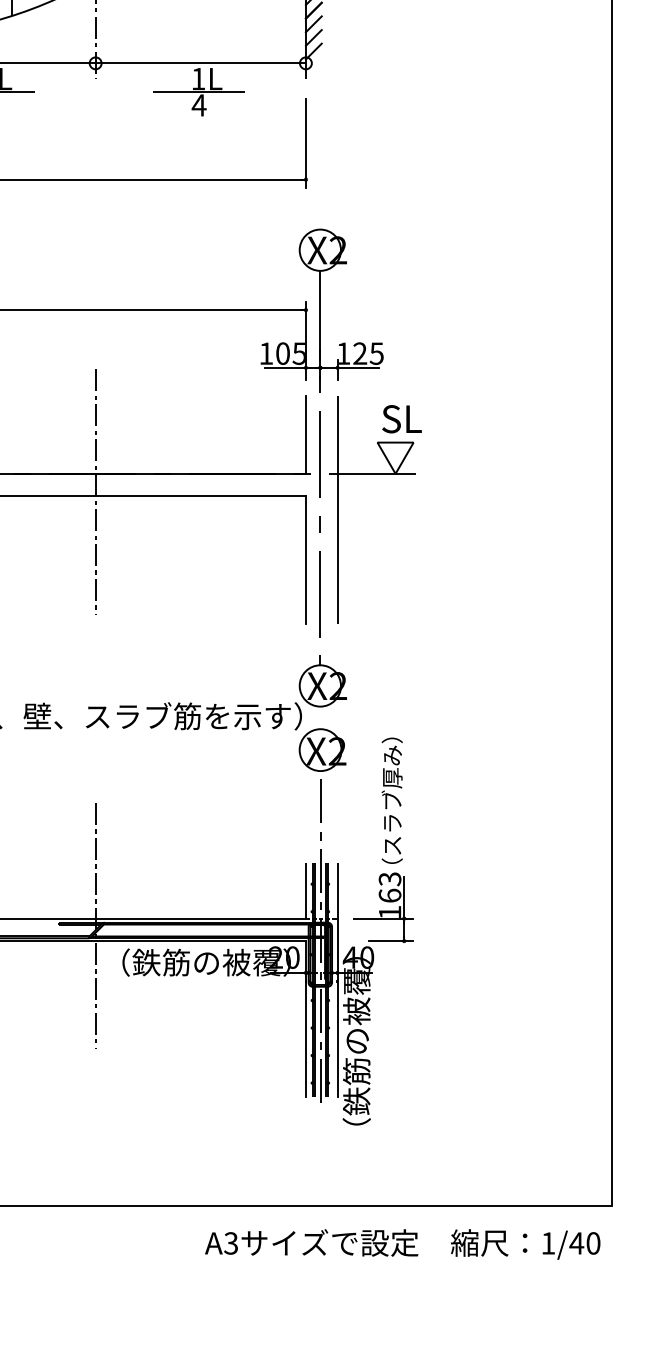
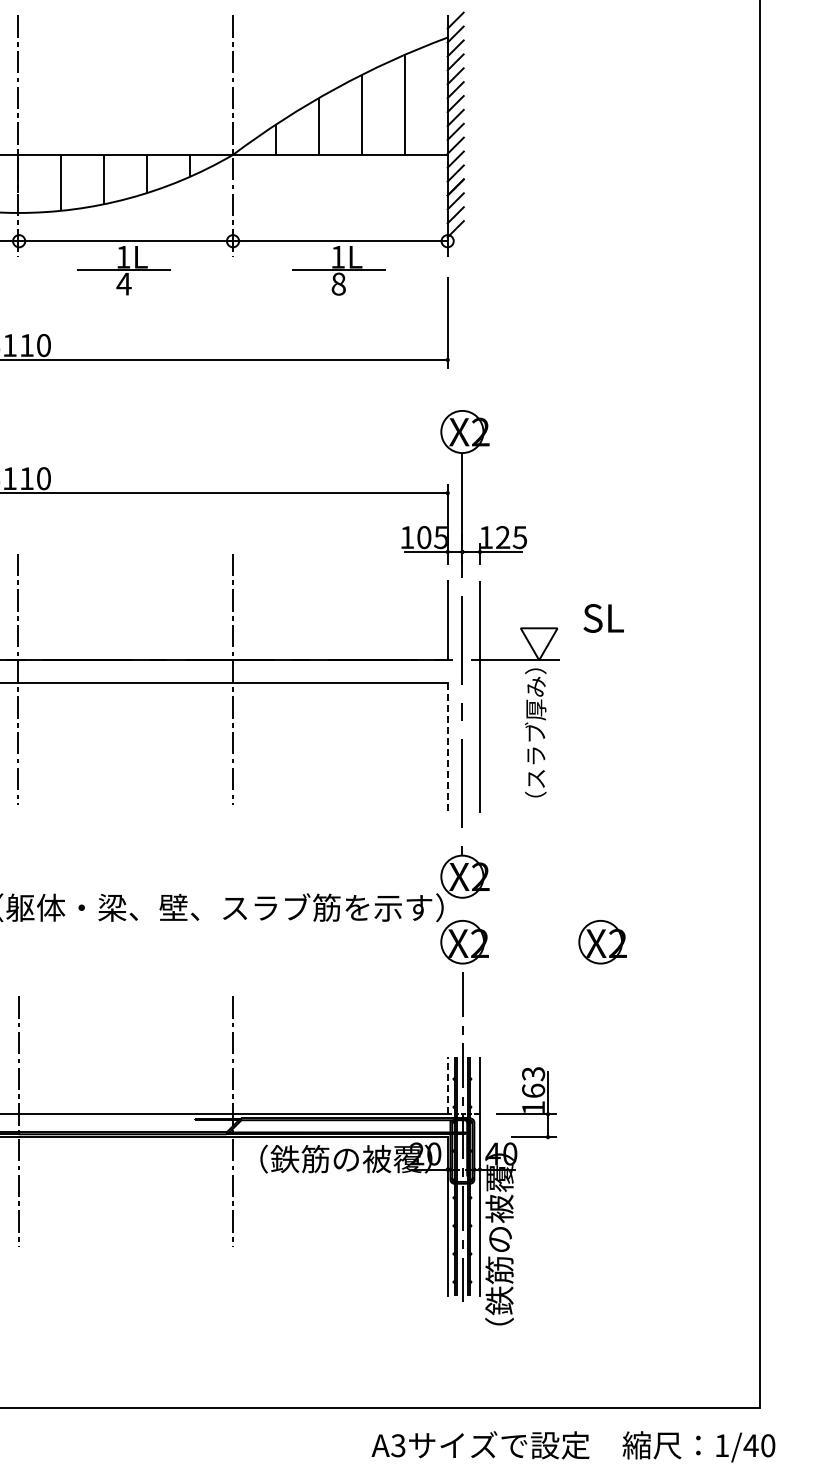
text: (198, 104) -> (338, 283), 4 -> 8
text: (401, 419) -> (603, 618), moved
line: (305, 560) -> (447, 748), solid -> dashed
part: (457, 750) -> (602, 942), added
text: (391, 800) -> (535, 732), moved
line: (305, 890) -> (447, 1085), solid -> dashed
text: (402, 1244) -> (573, 1446), moved

